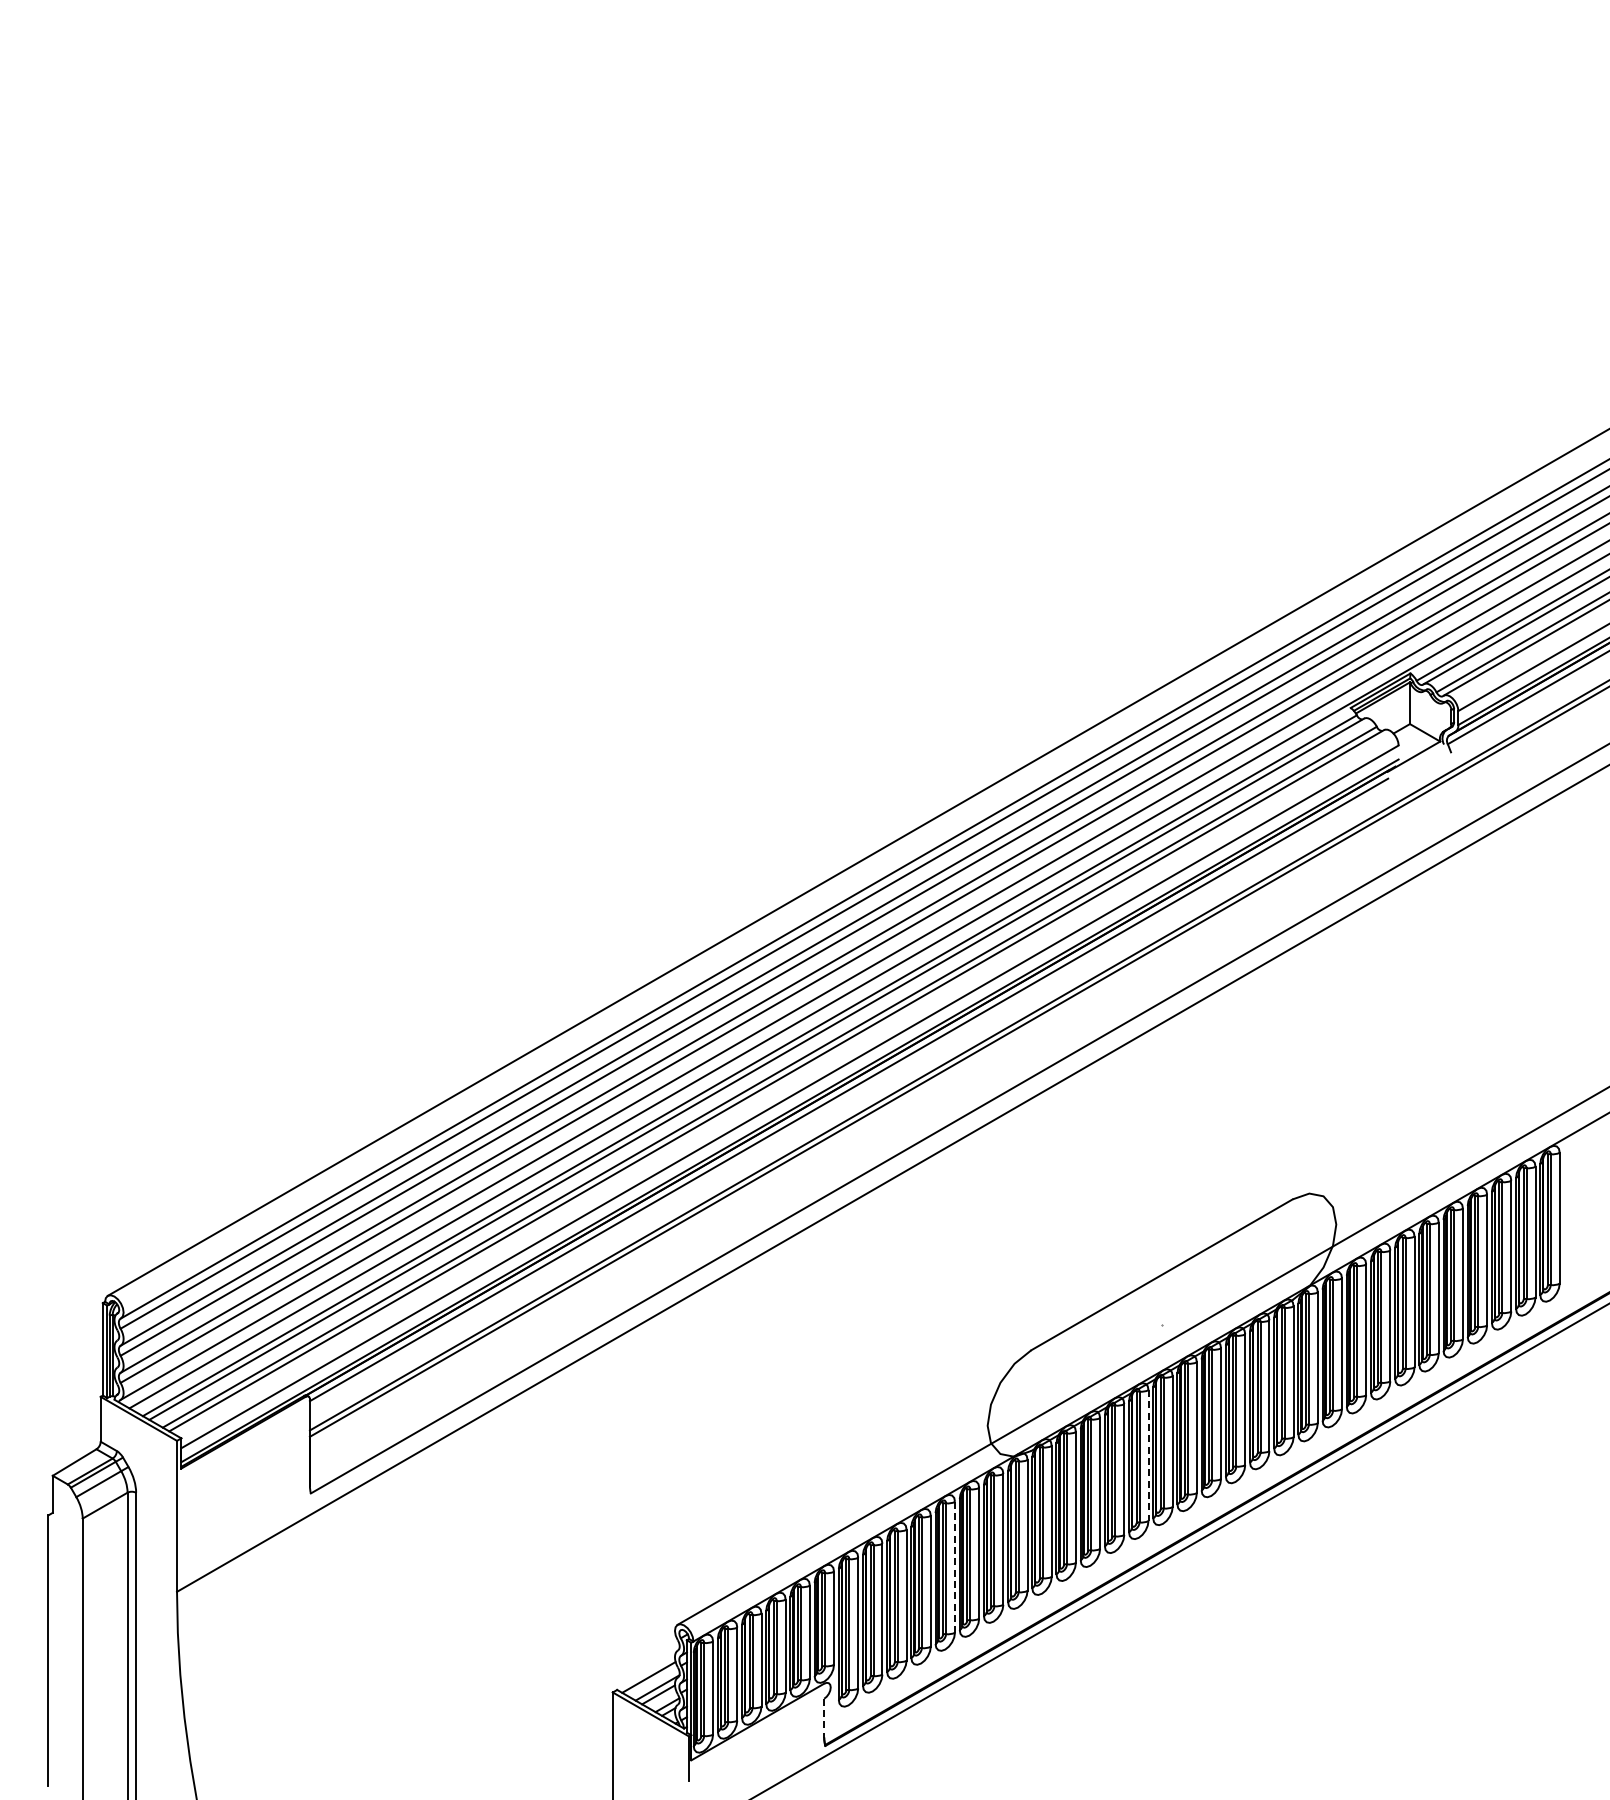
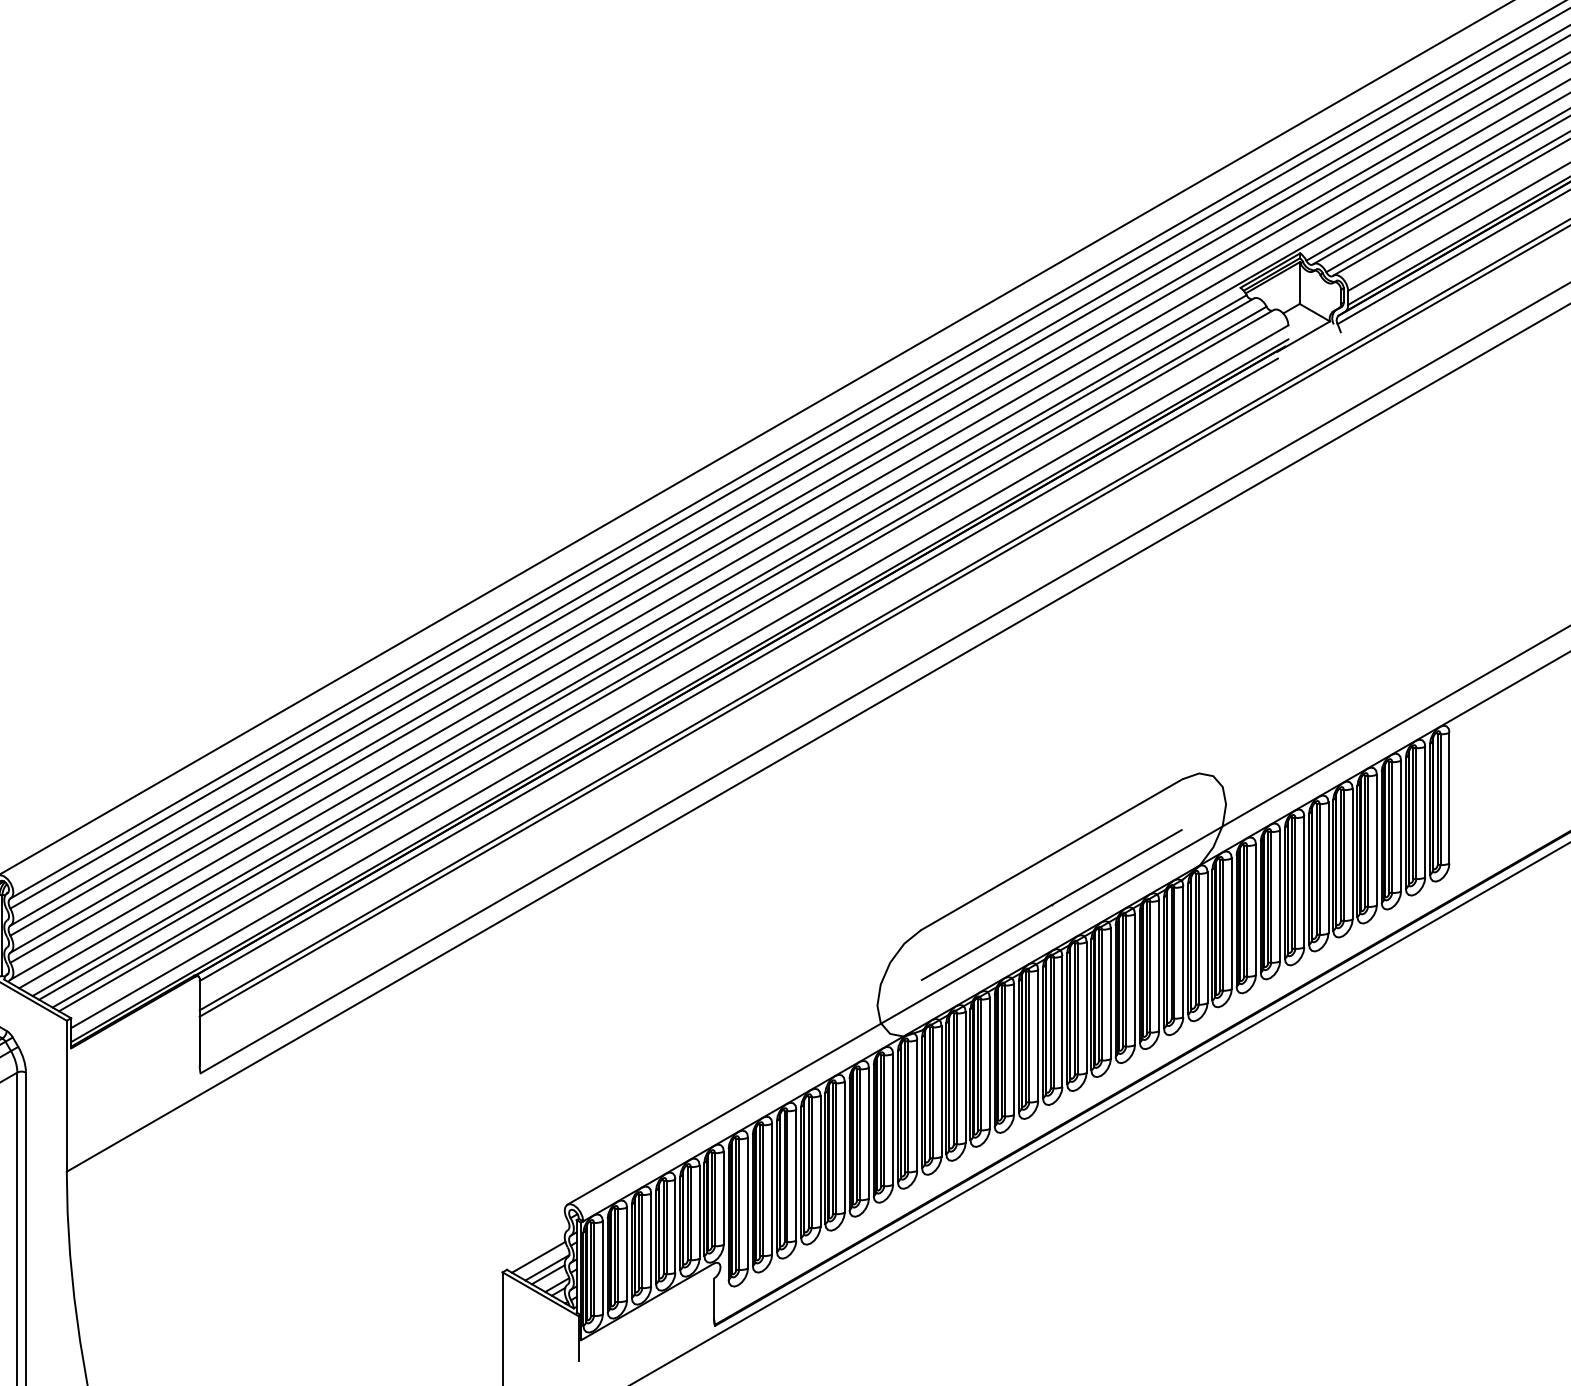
line: (1161, 1324) -> (1051, 904), added
line: (1148, 1456) -> (1038, 1036), dashed -> solid
line: (955, 1567) -> (845, 1147), dashed -> solid
line: (824, 1718) -> (714, 1298), dashed -> solid

